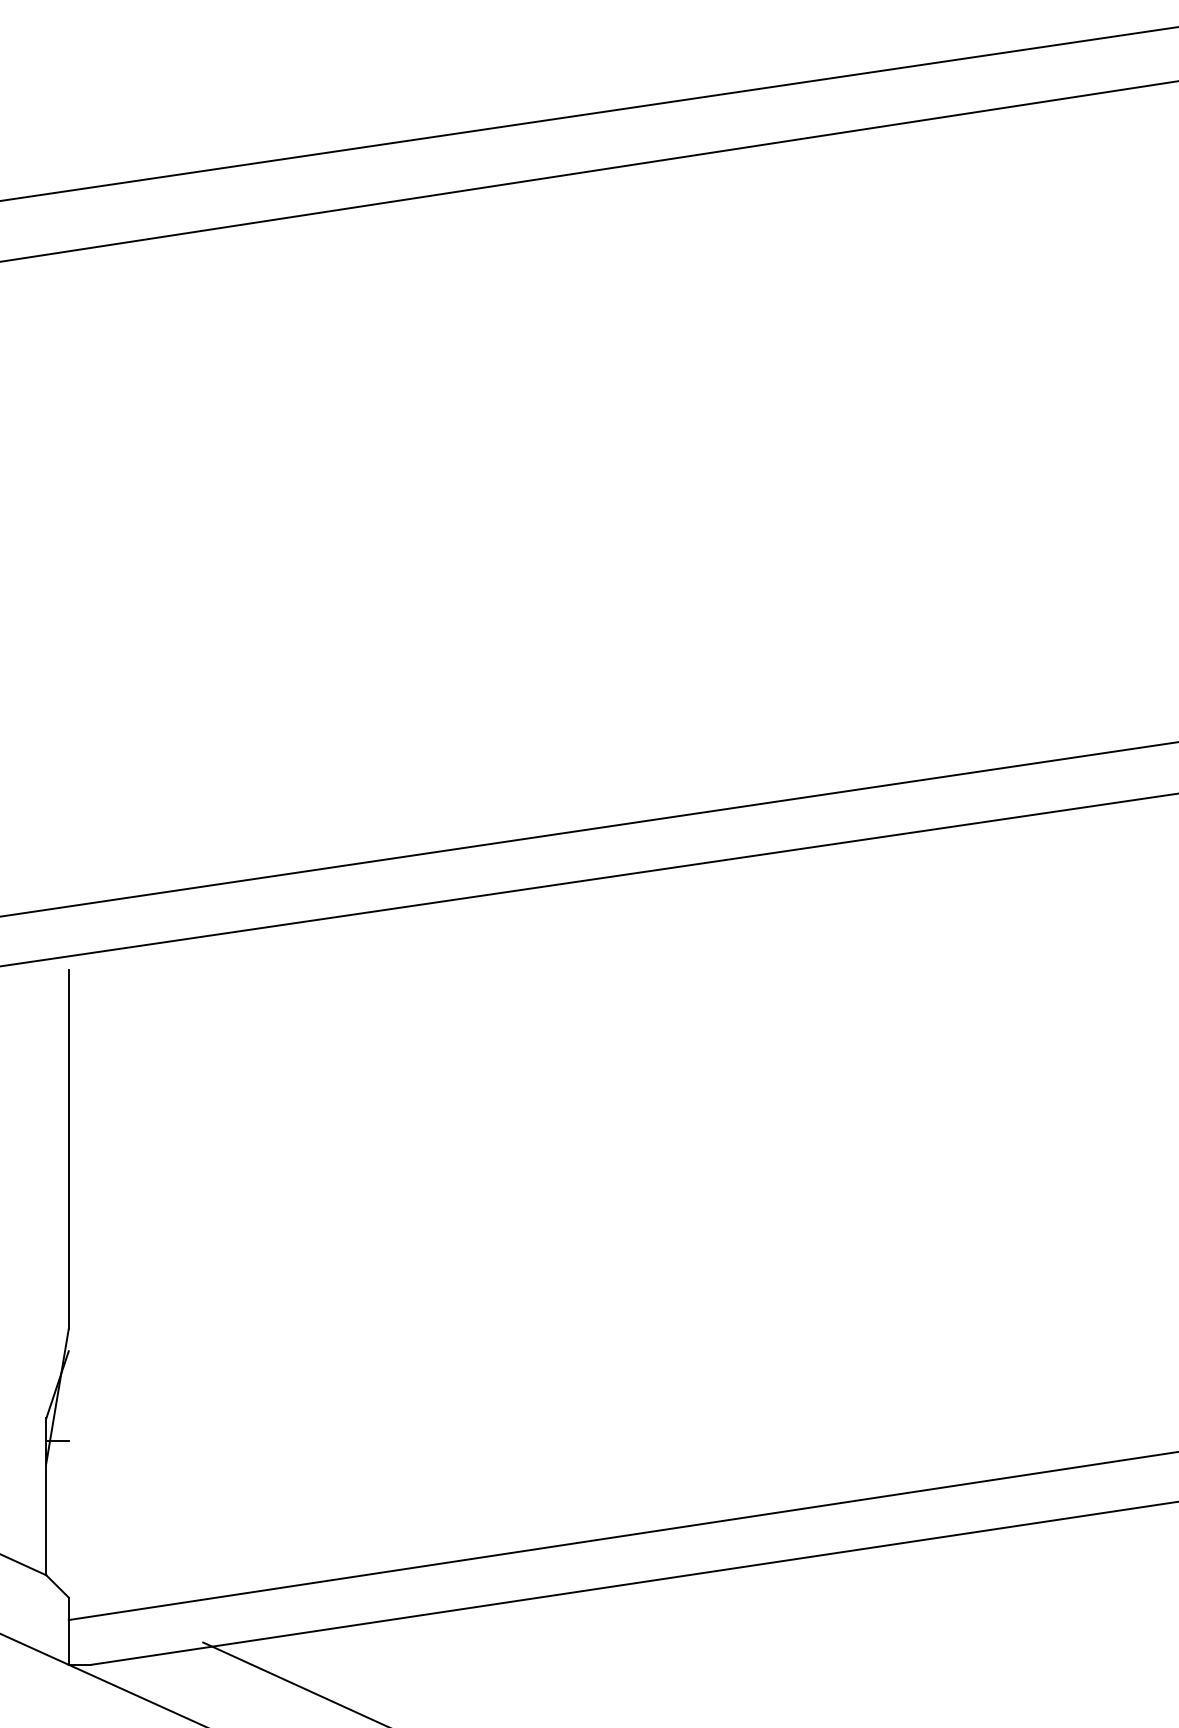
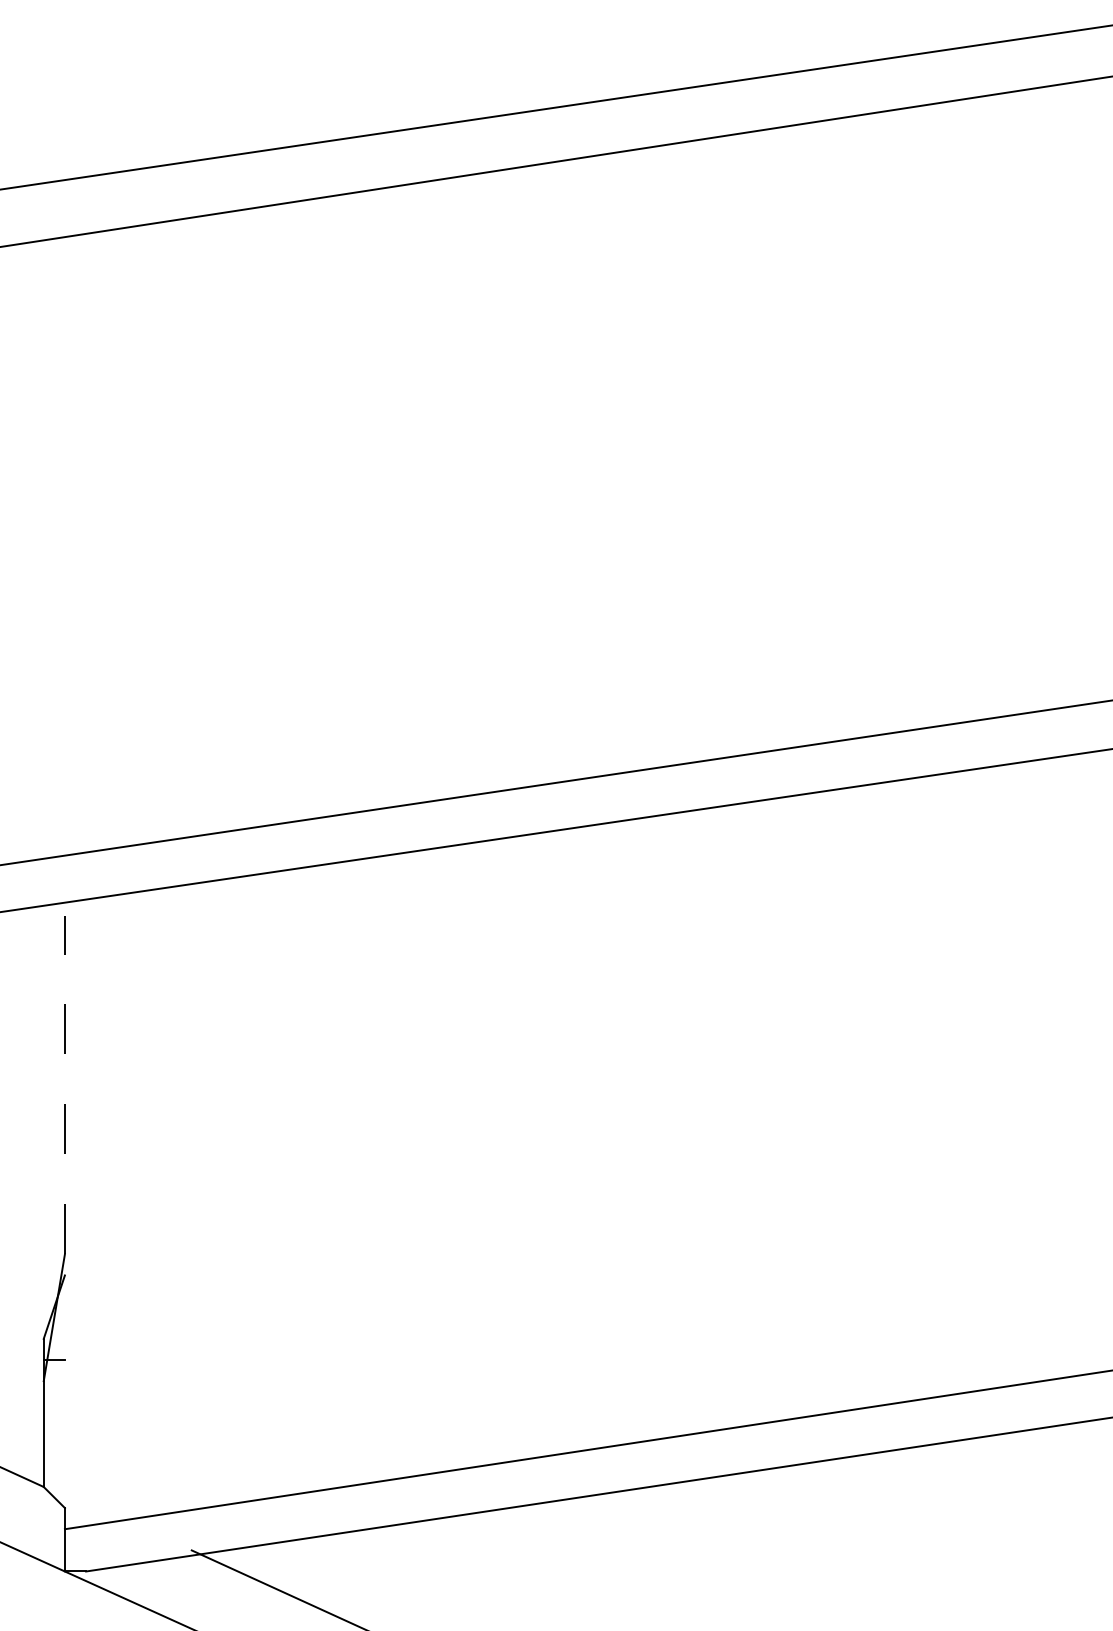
line: (68, 1148) -> (64, 1084), solid -> dashed

